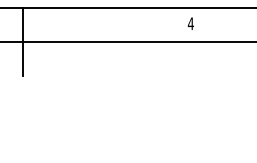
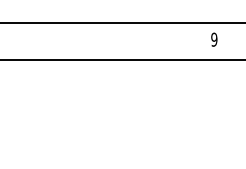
text: (190, 23) -> (213, 39), 4 -> 9
line: (23, 42) -> (30, 60), removed

